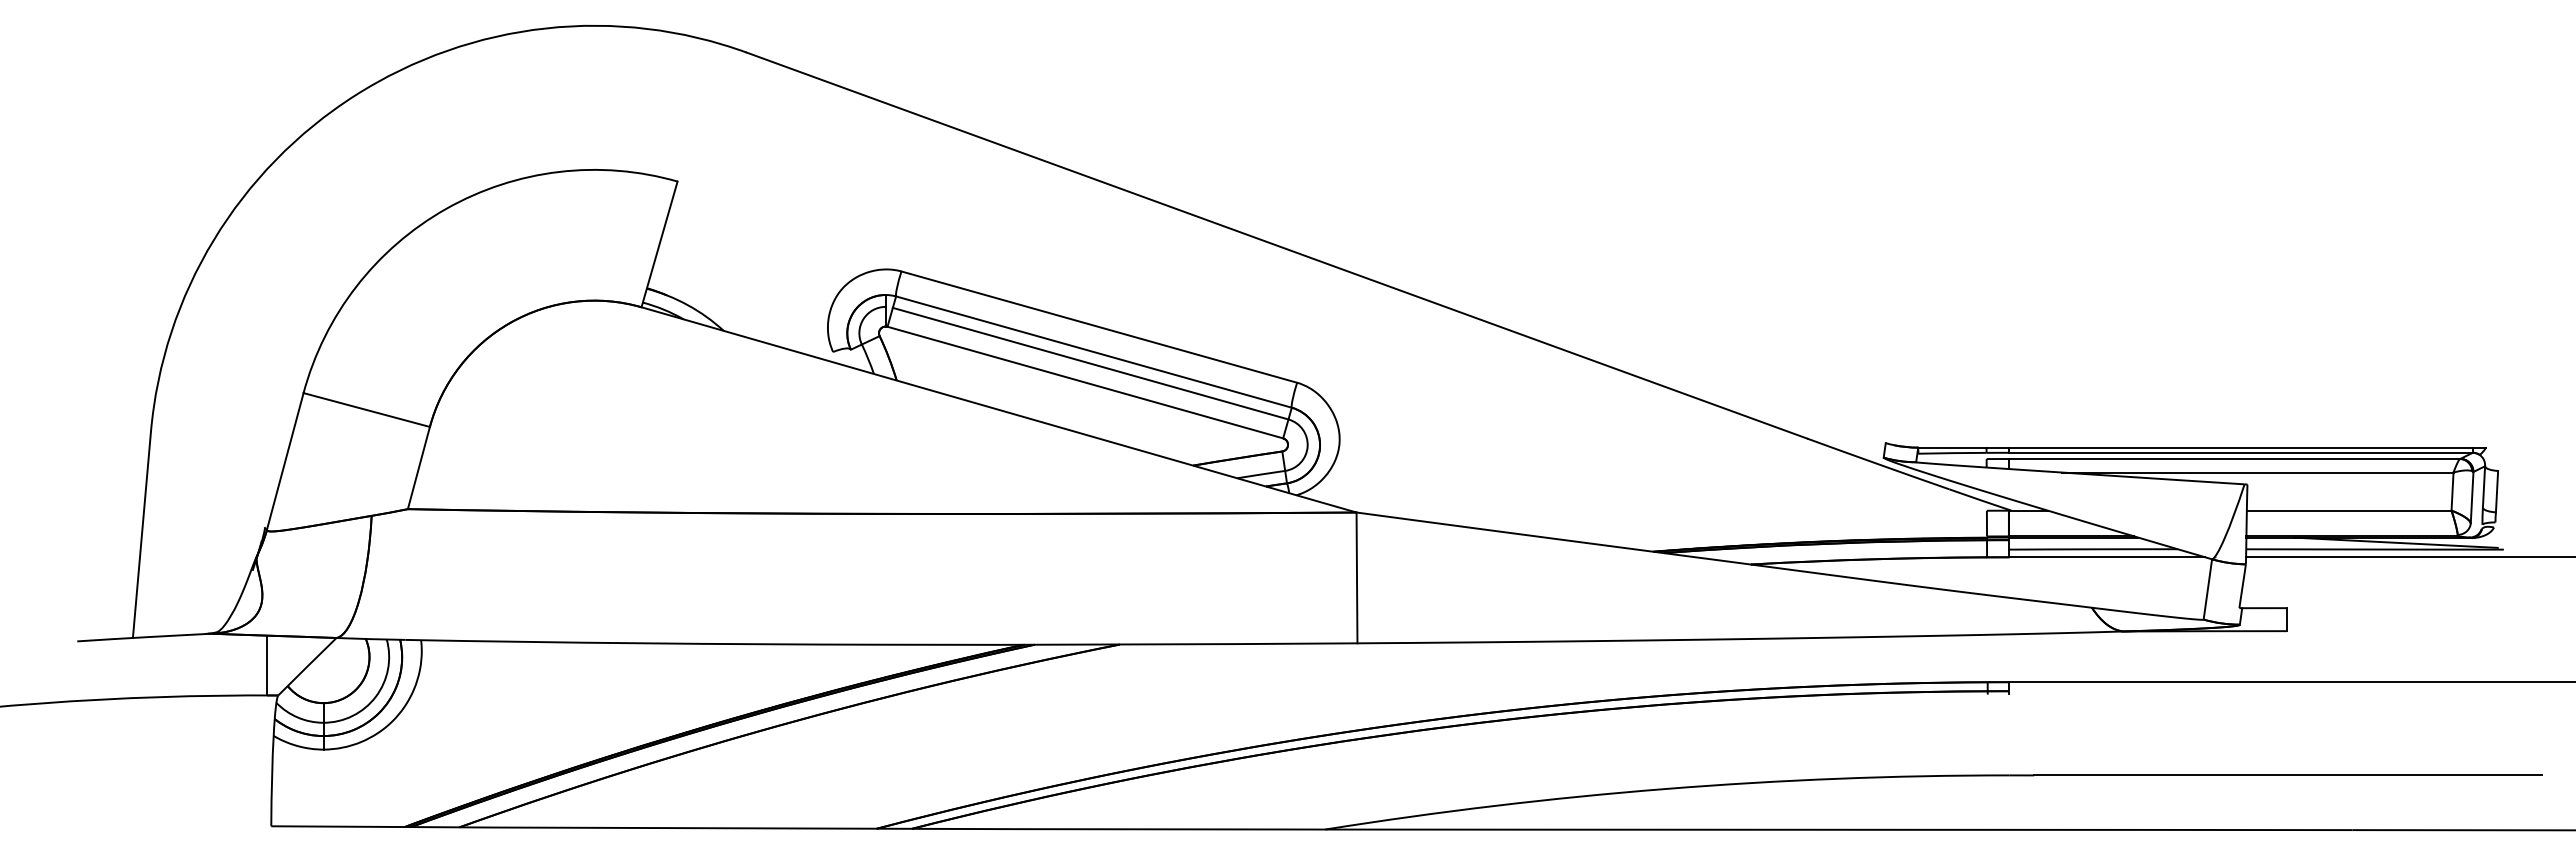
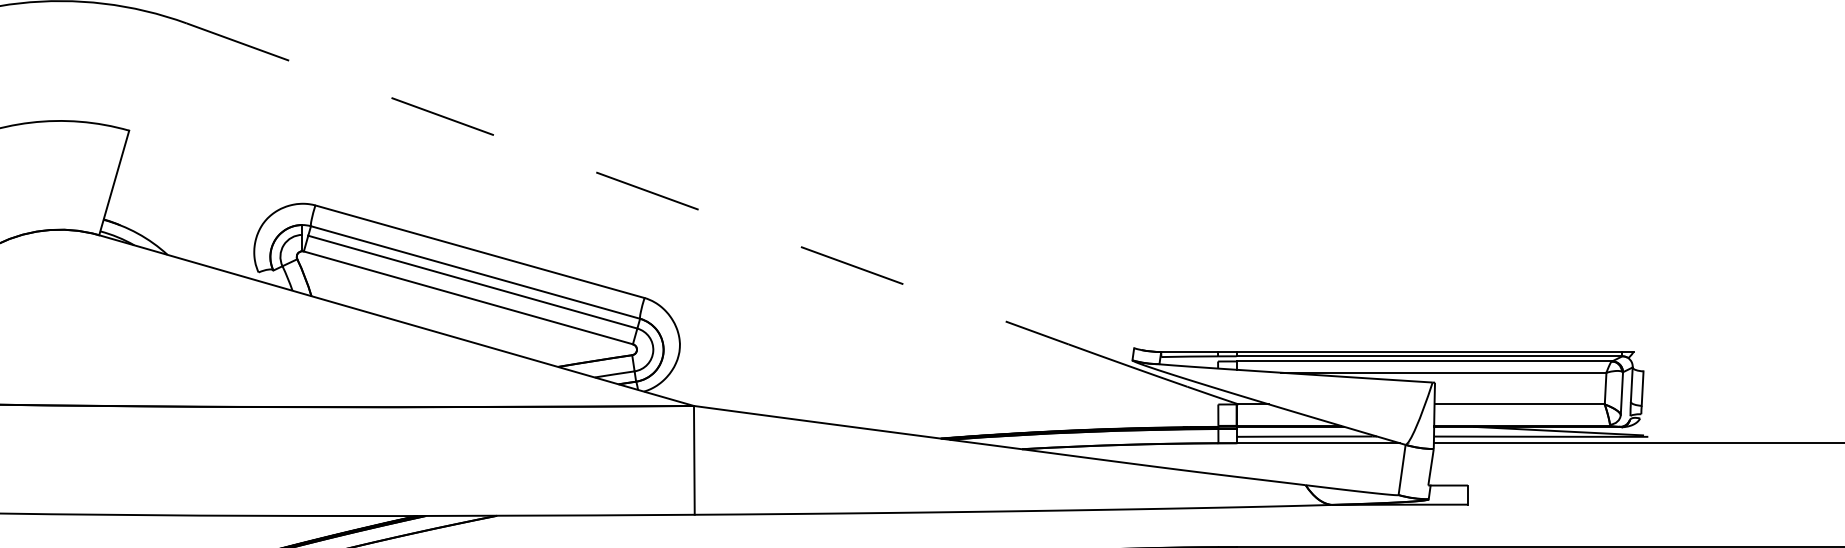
line: (1277, 245) -> (628, 183), solid -> dashed

